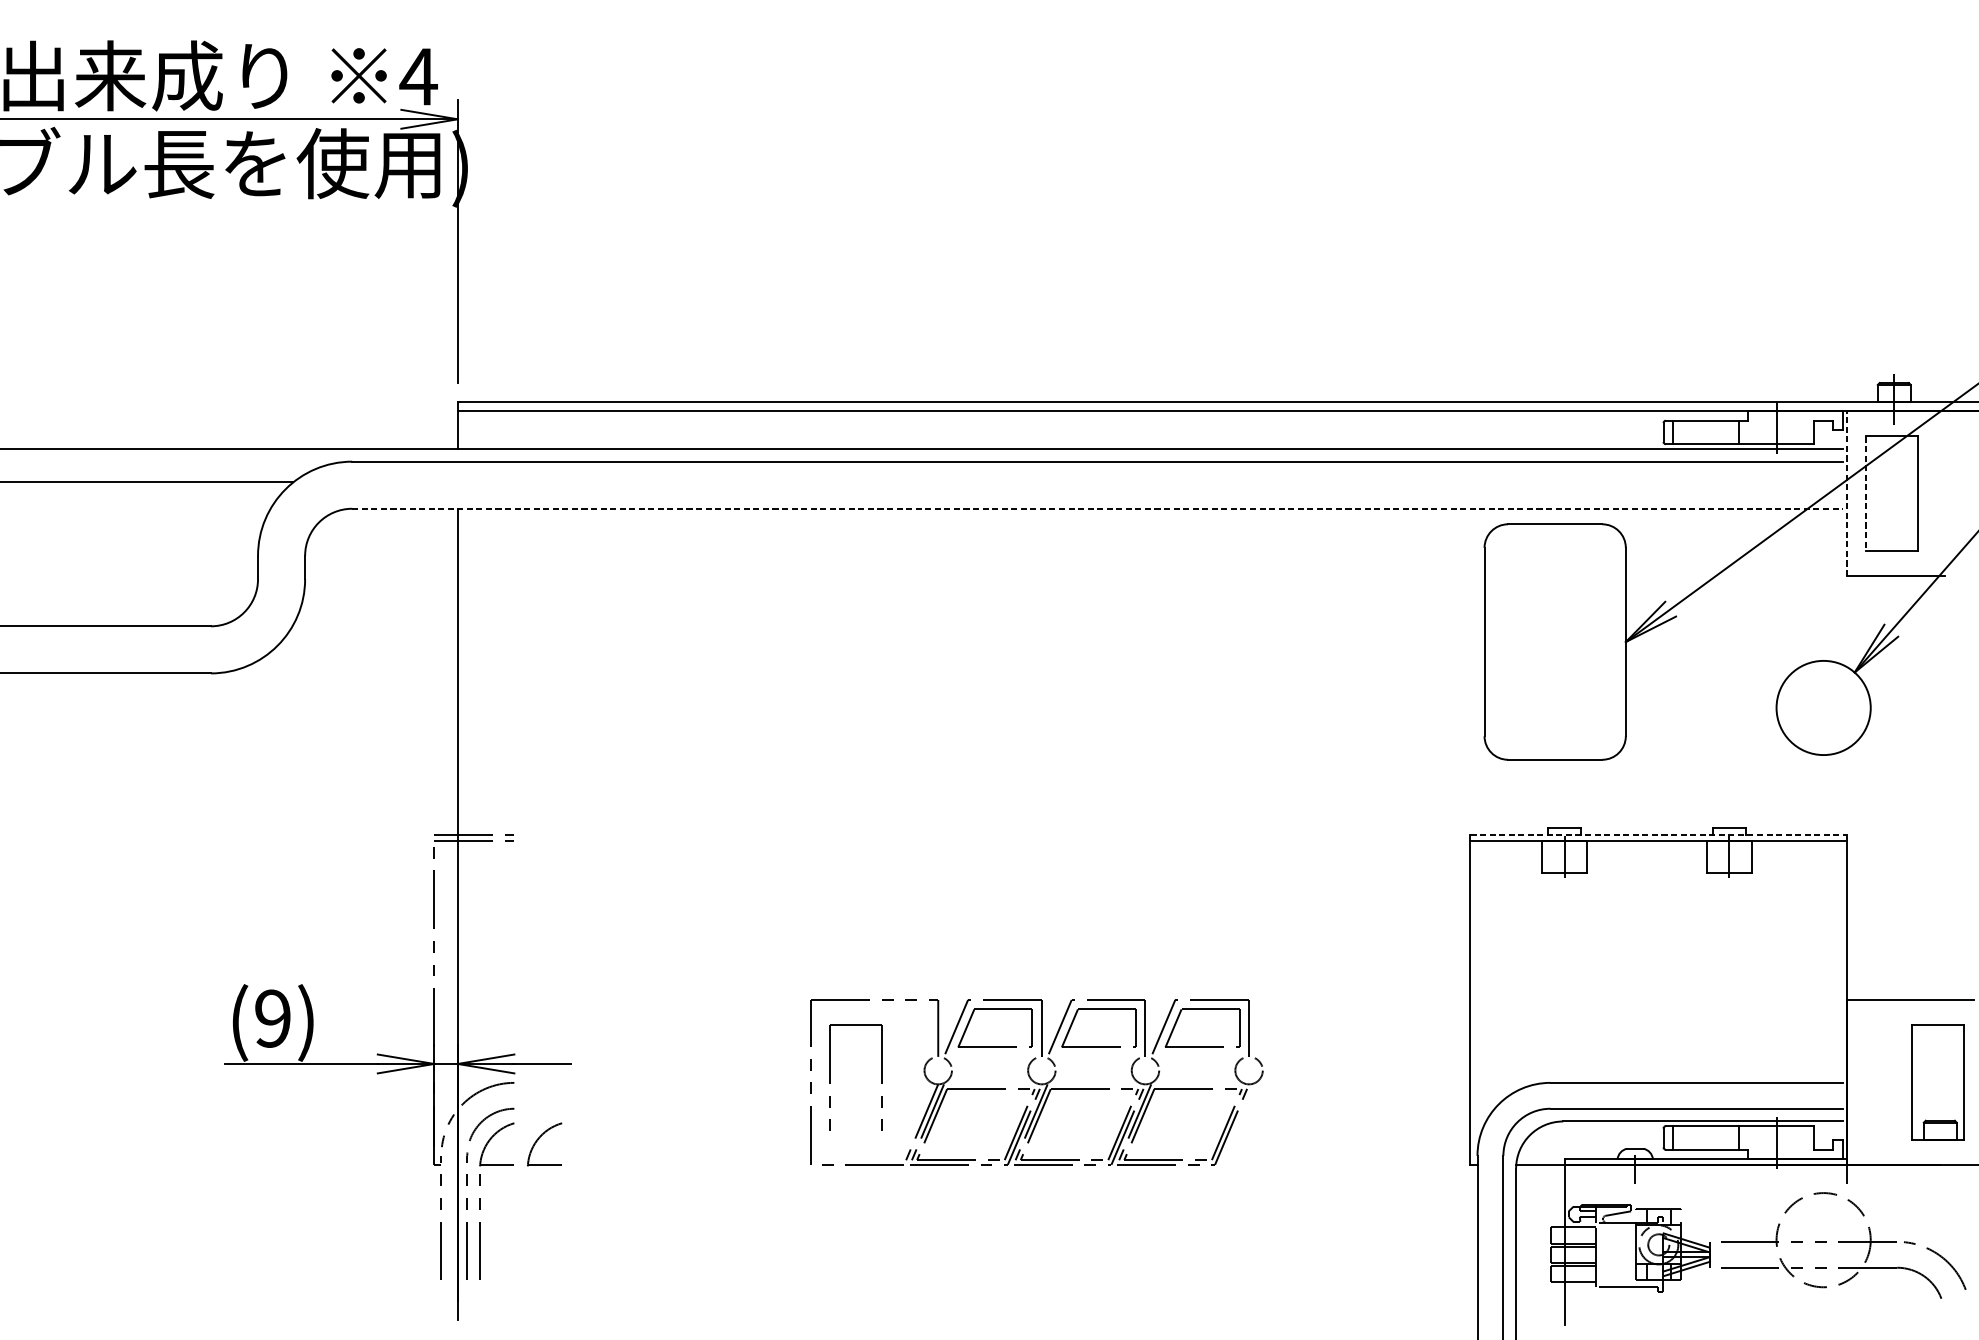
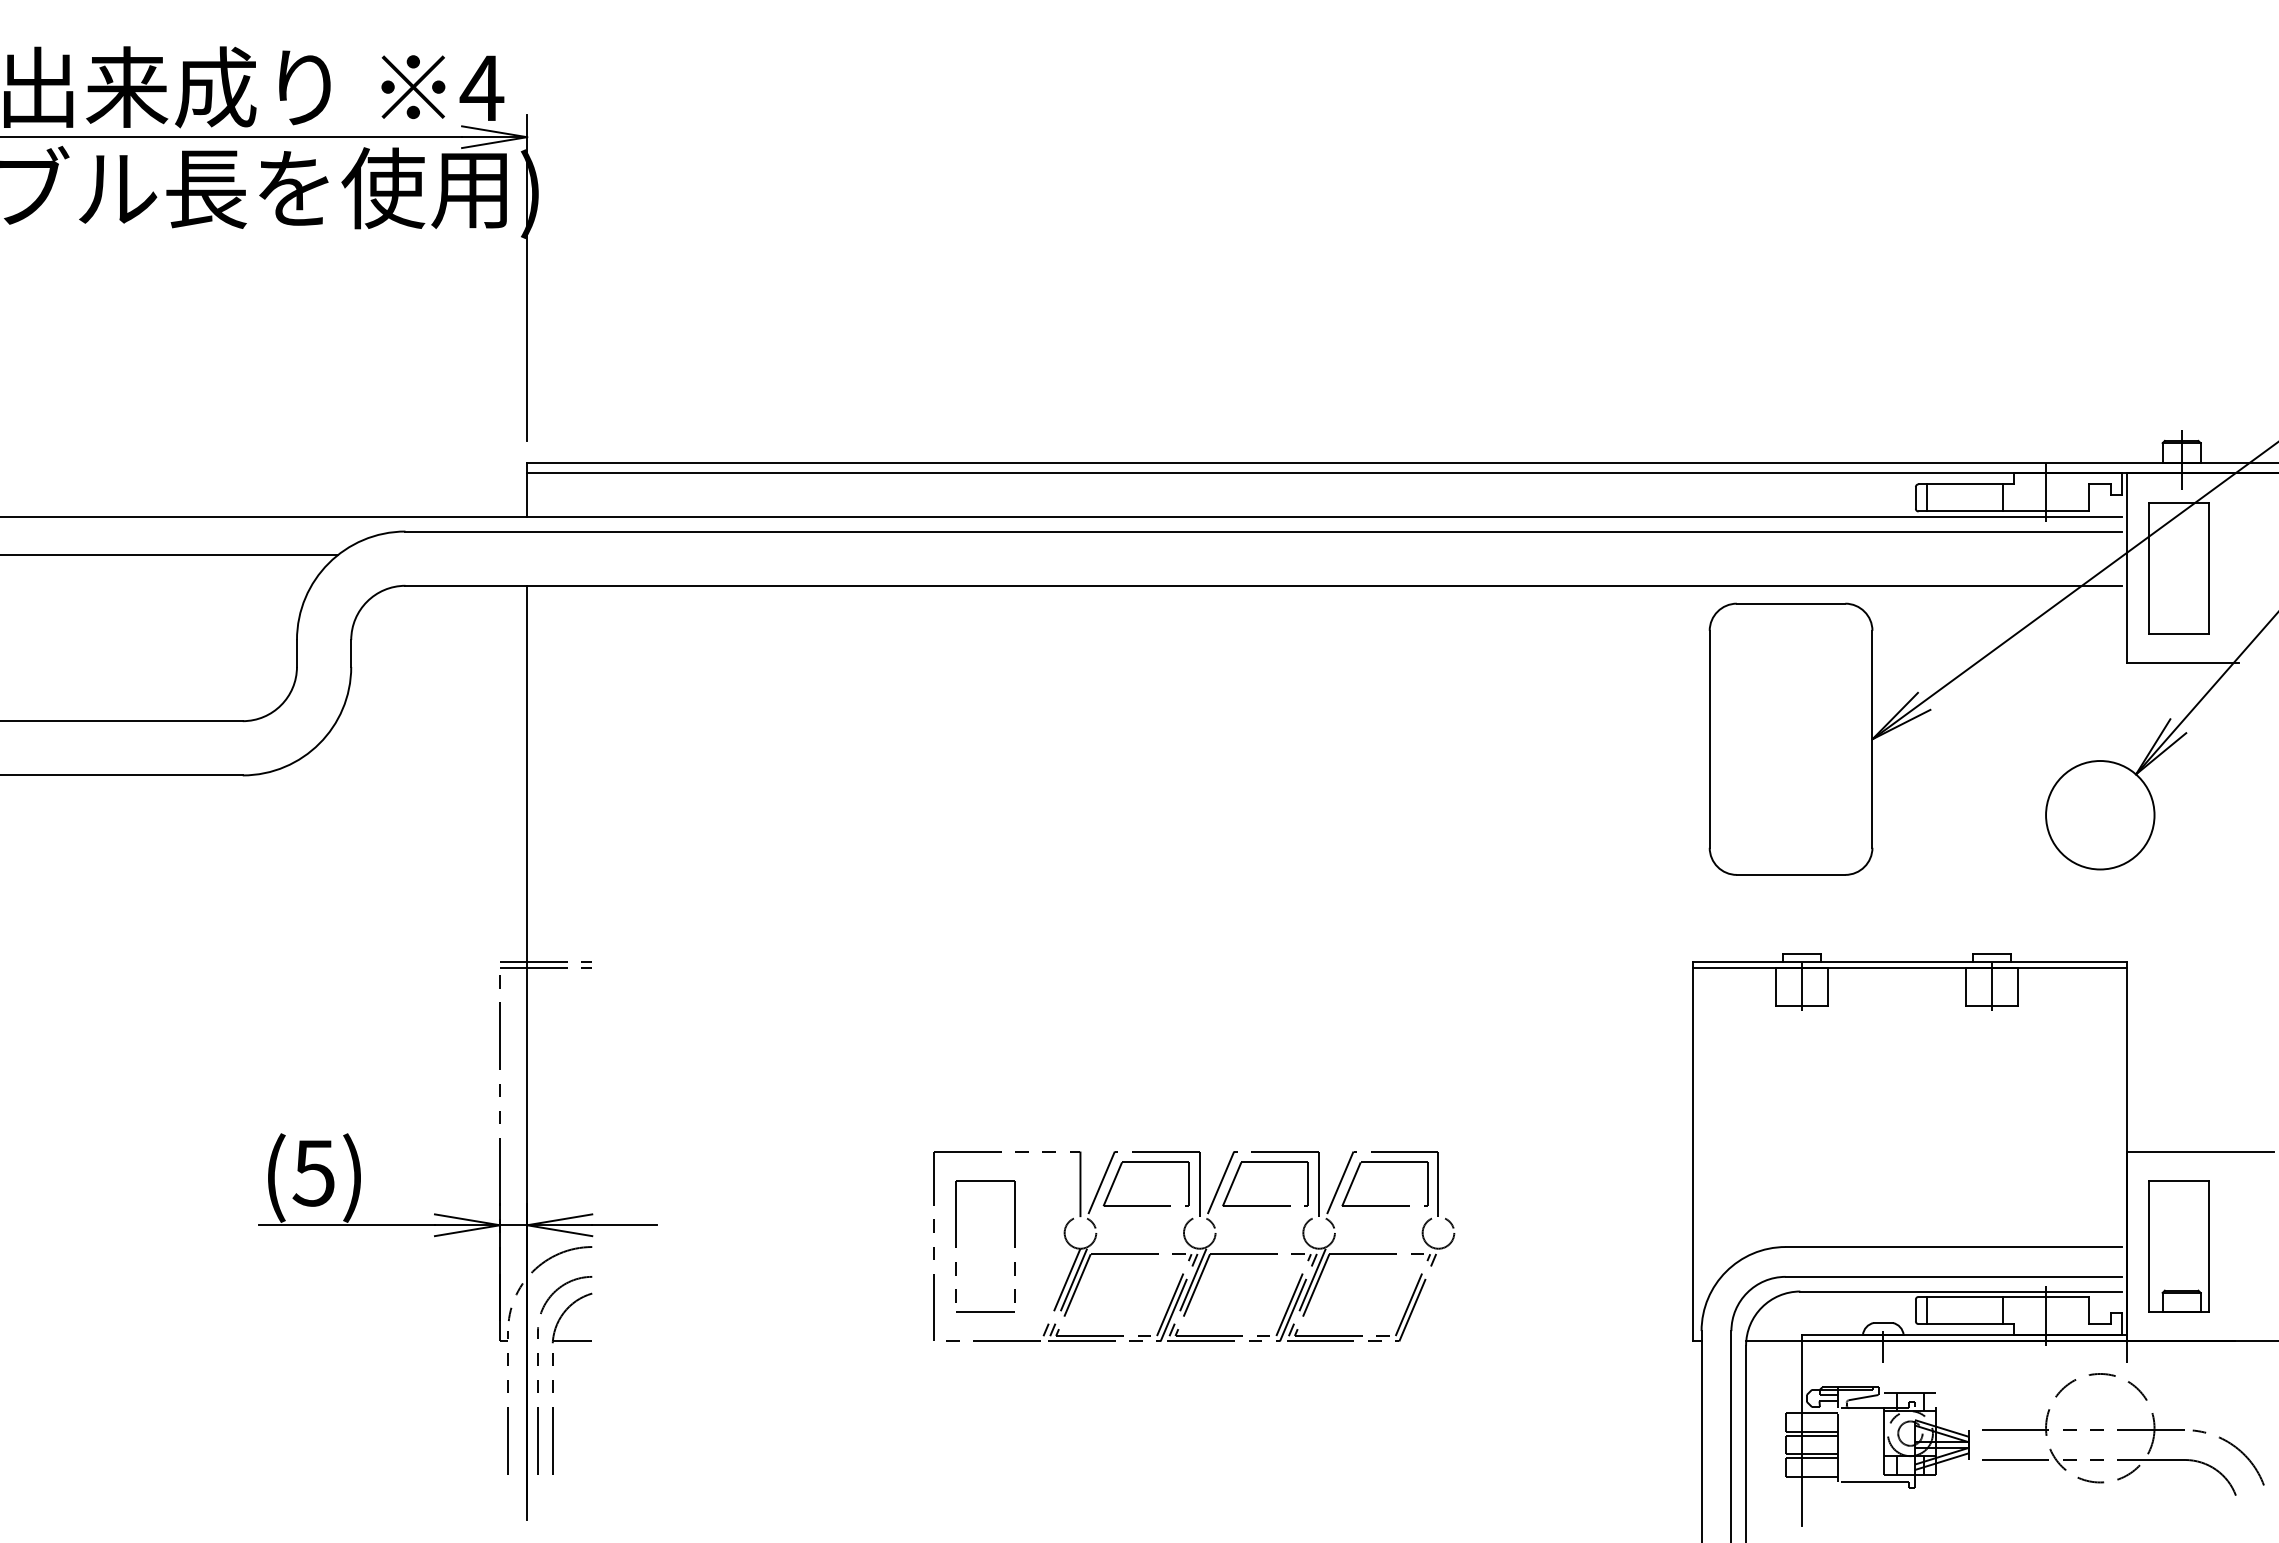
line: (1847, 493) -> (2127, 568), dashed -> solid
line: (1866, 493) -> (2149, 568), dashed -> solid
line: (1098, 508) -> (1264, 585), dashed -> solid
line: (1658, 834) -> (1910, 961), dashed -> solid
text: (272, 1018) -> (313, 1172), (9) -> (5)
part: (1937, 1082) -> (2178, 1246), moved
part: (539, 1138) -> (621, 1311), removed
line: (855, 1139) -> (985, 1312), added

